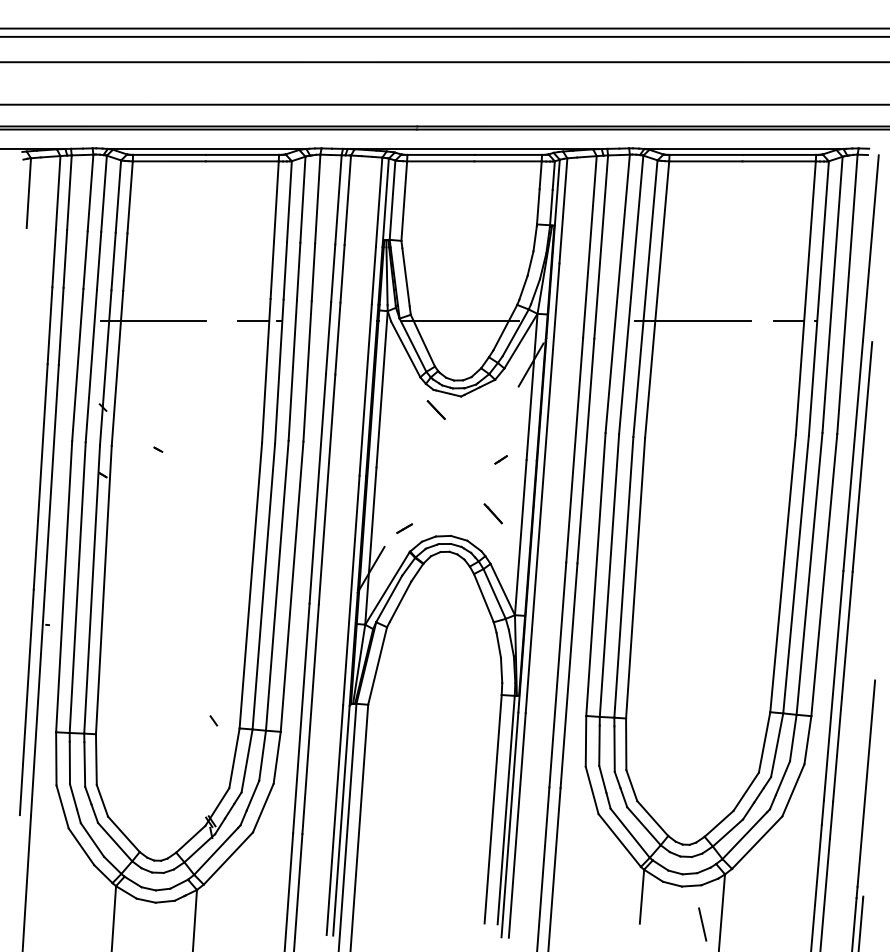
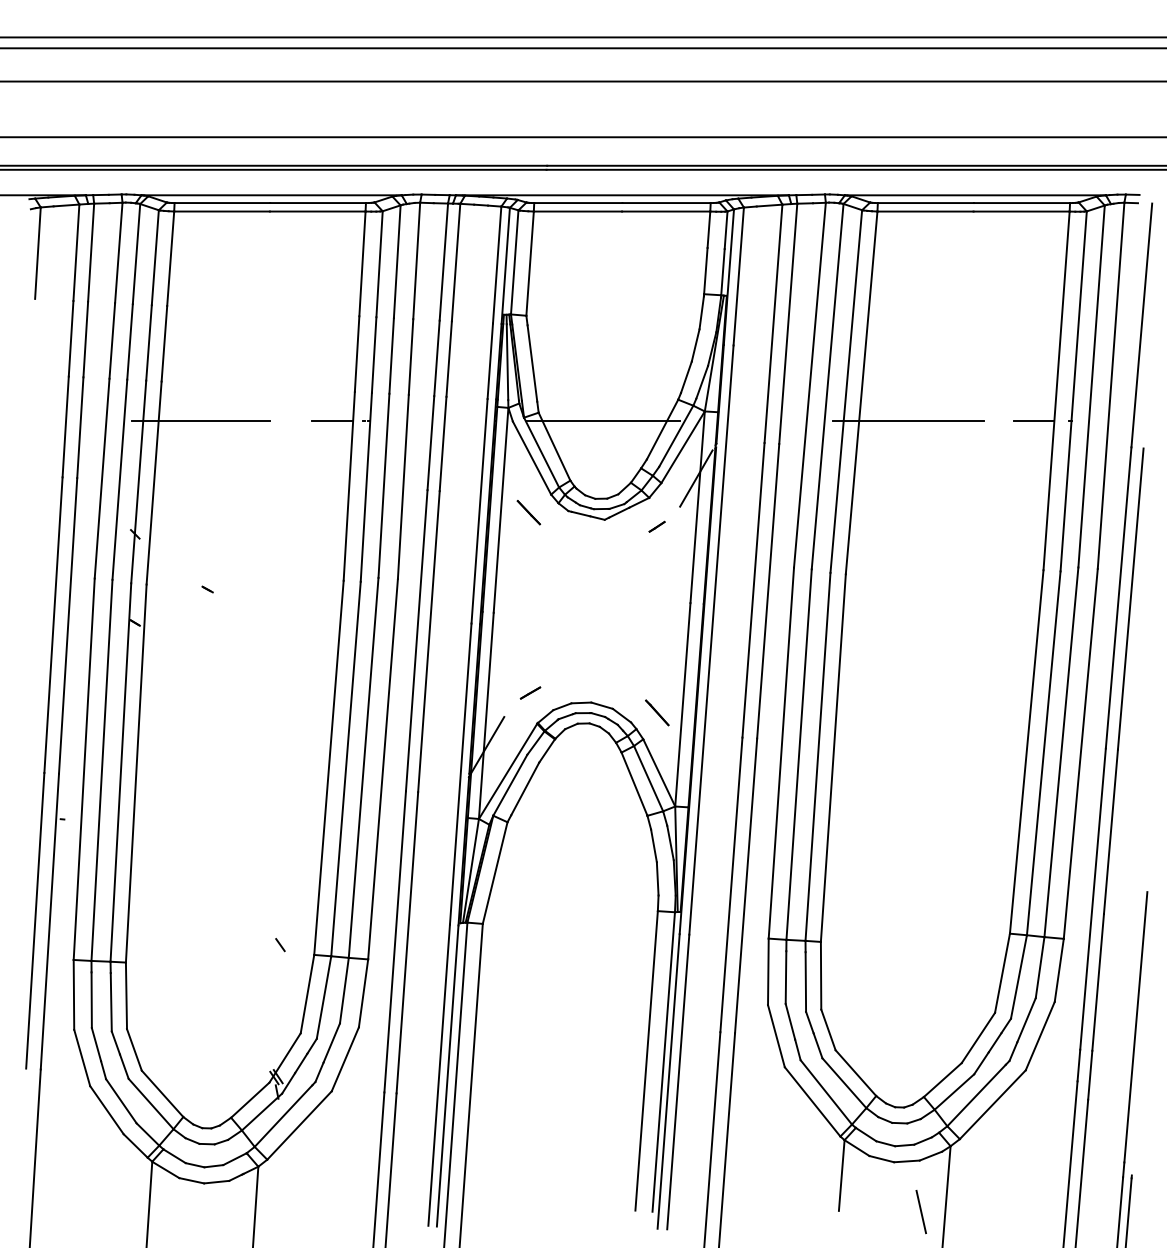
line: (435, 409) -> (527, 511), moved
line: (500, 459) -> (656, 526), moved
line: (492, 513) -> (656, 712), moved

